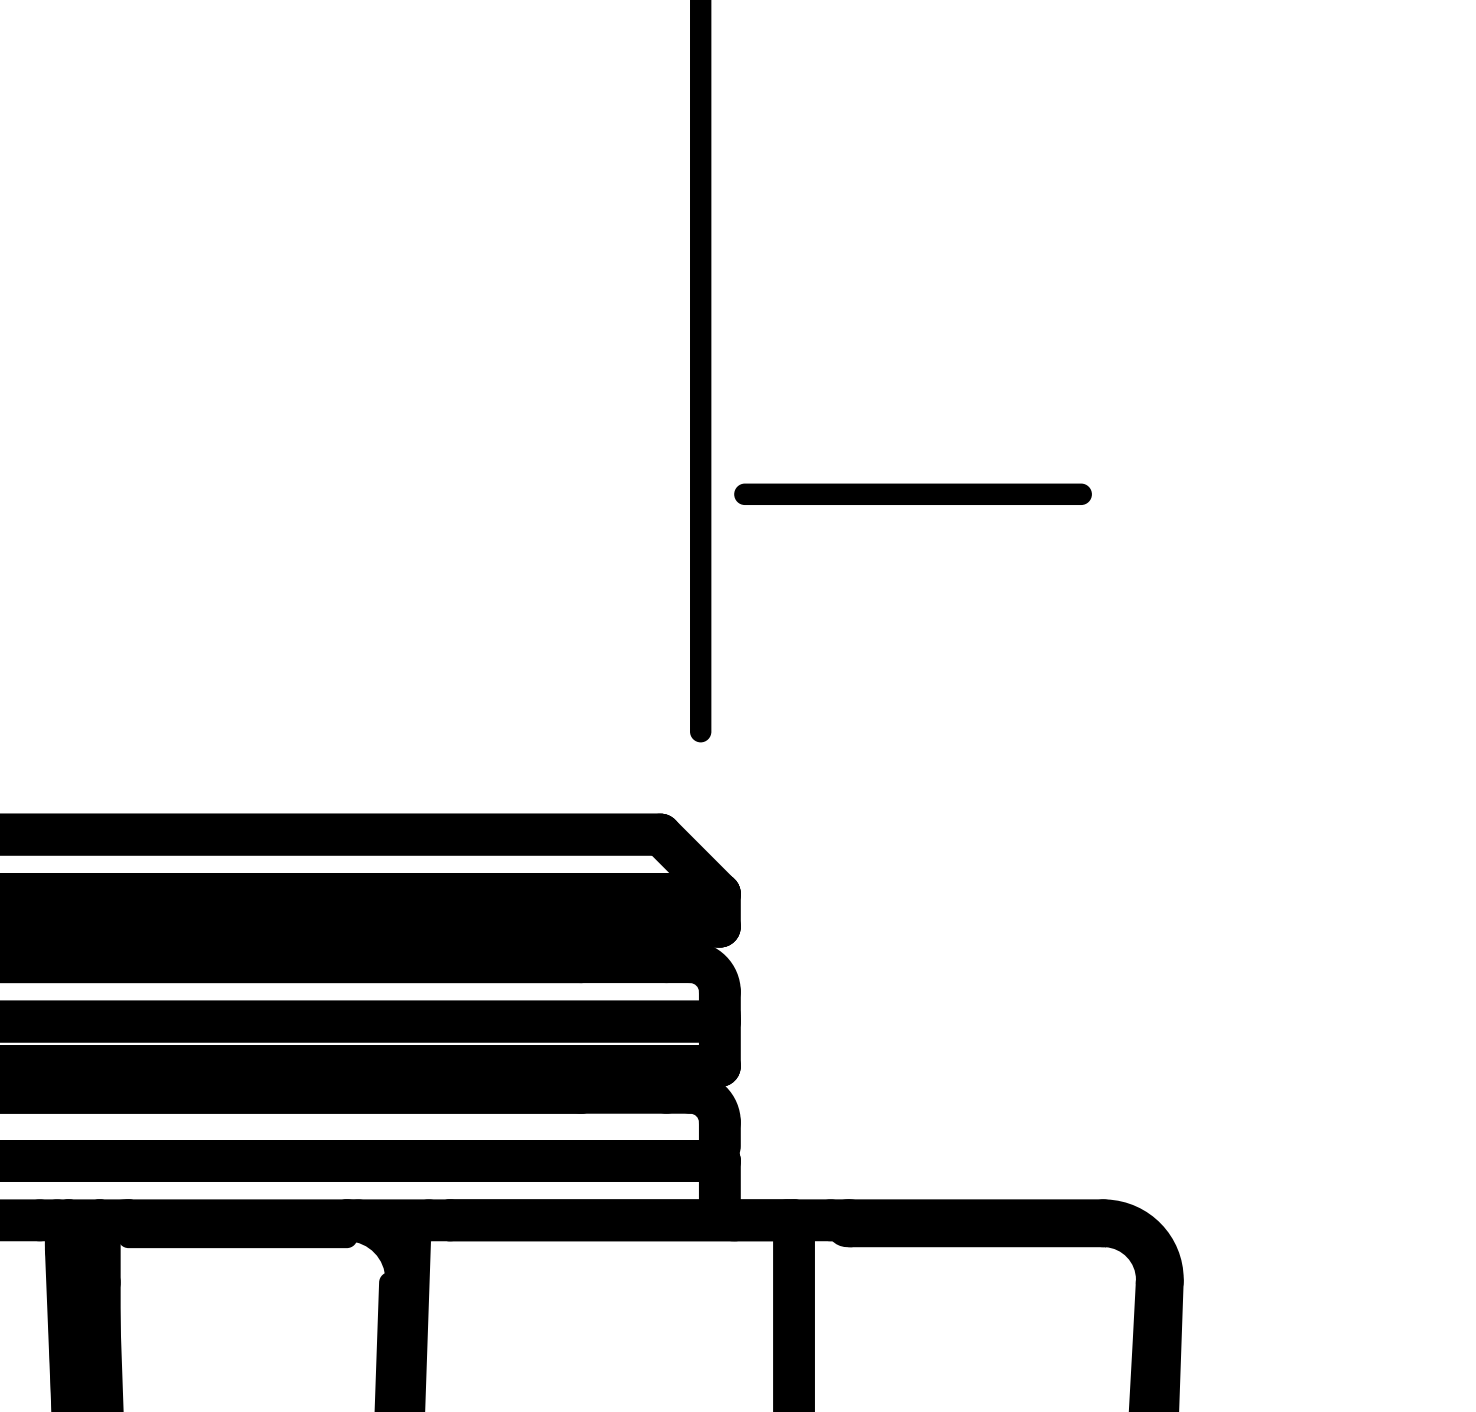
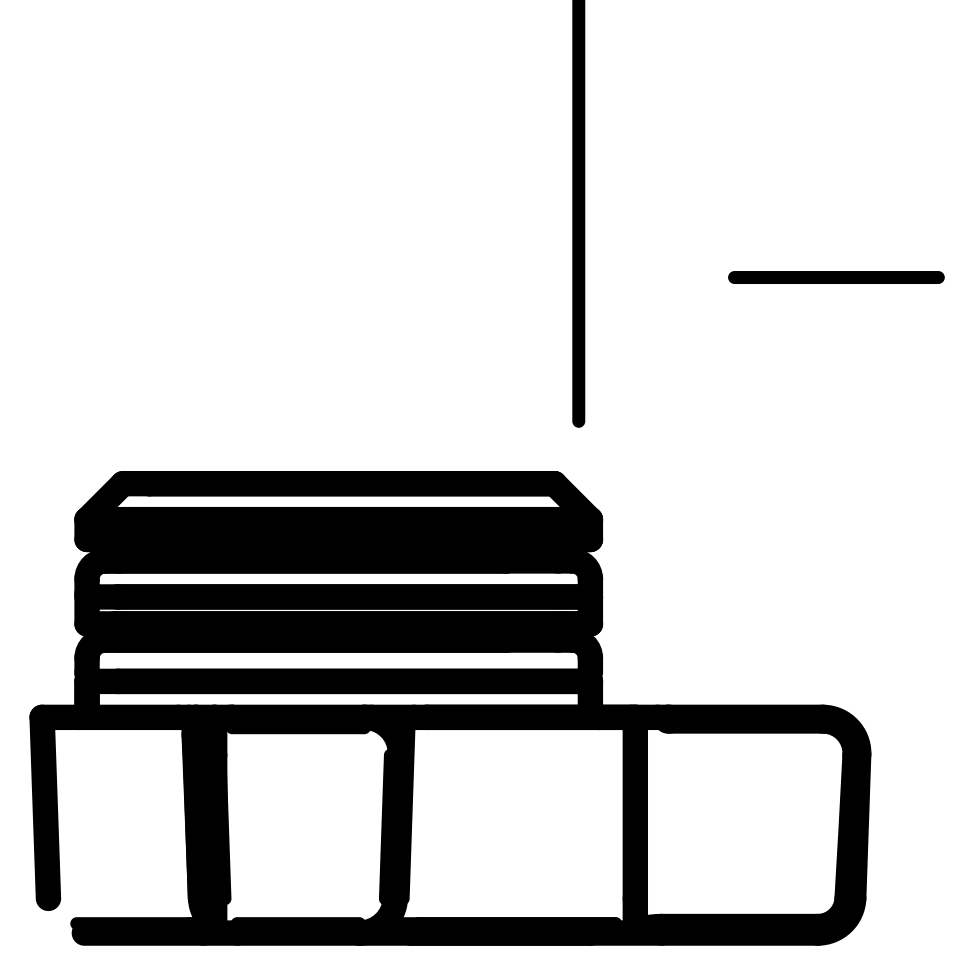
part: (913, 494) -> (836, 277), moved

